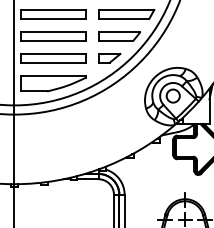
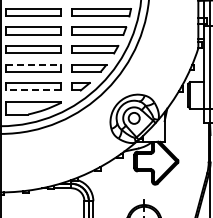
line: (54, 31) -> (34, 64), solid -> dashed
line: (53, 62) -> (33, 90), solid -> dashed

